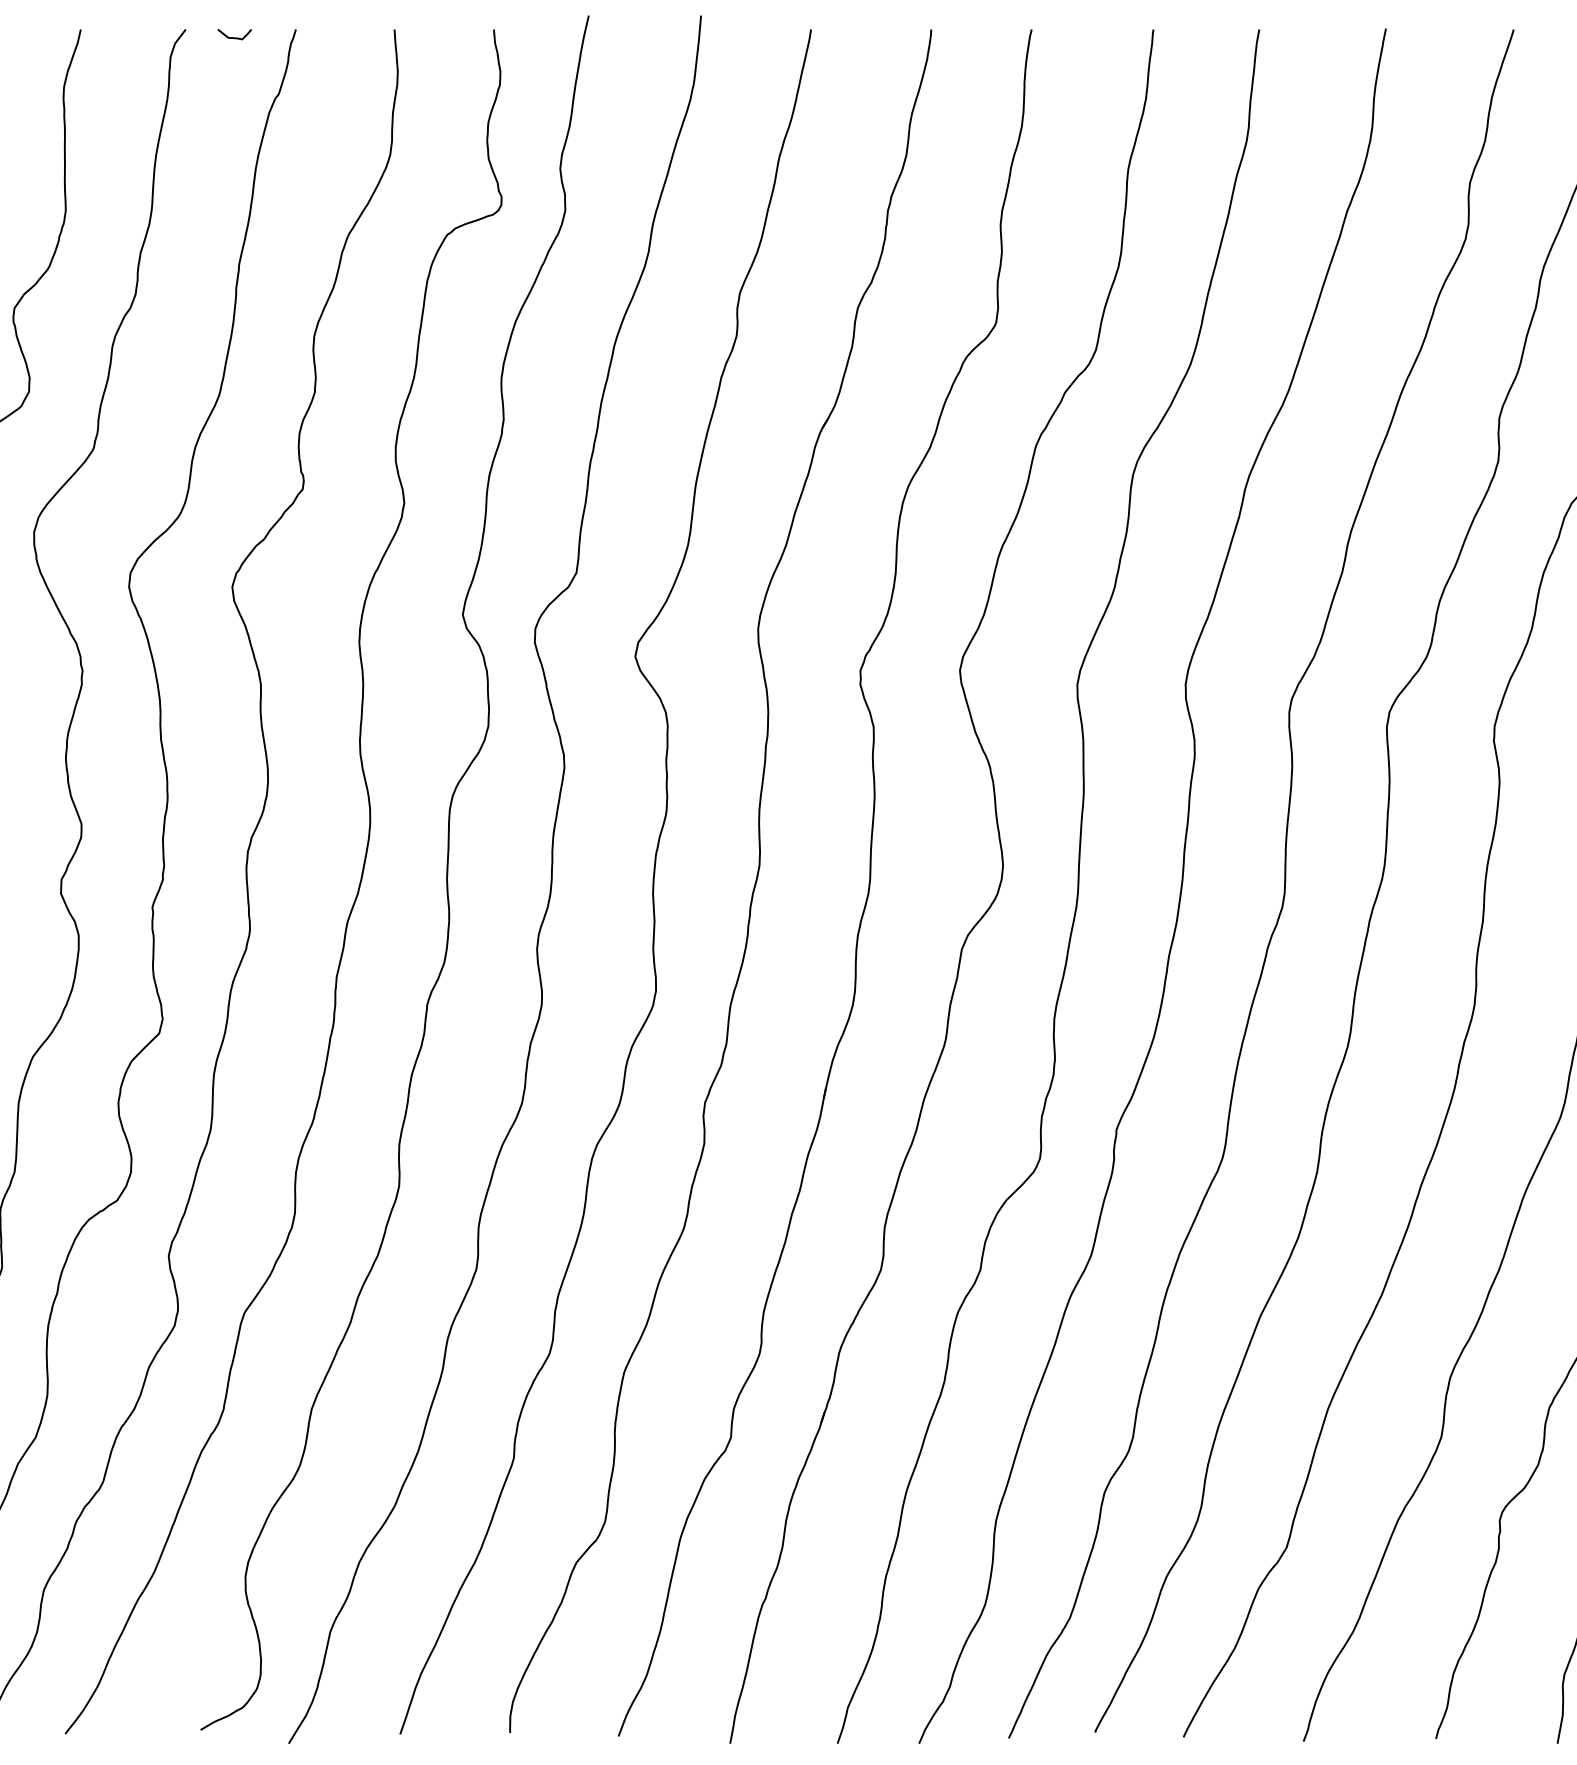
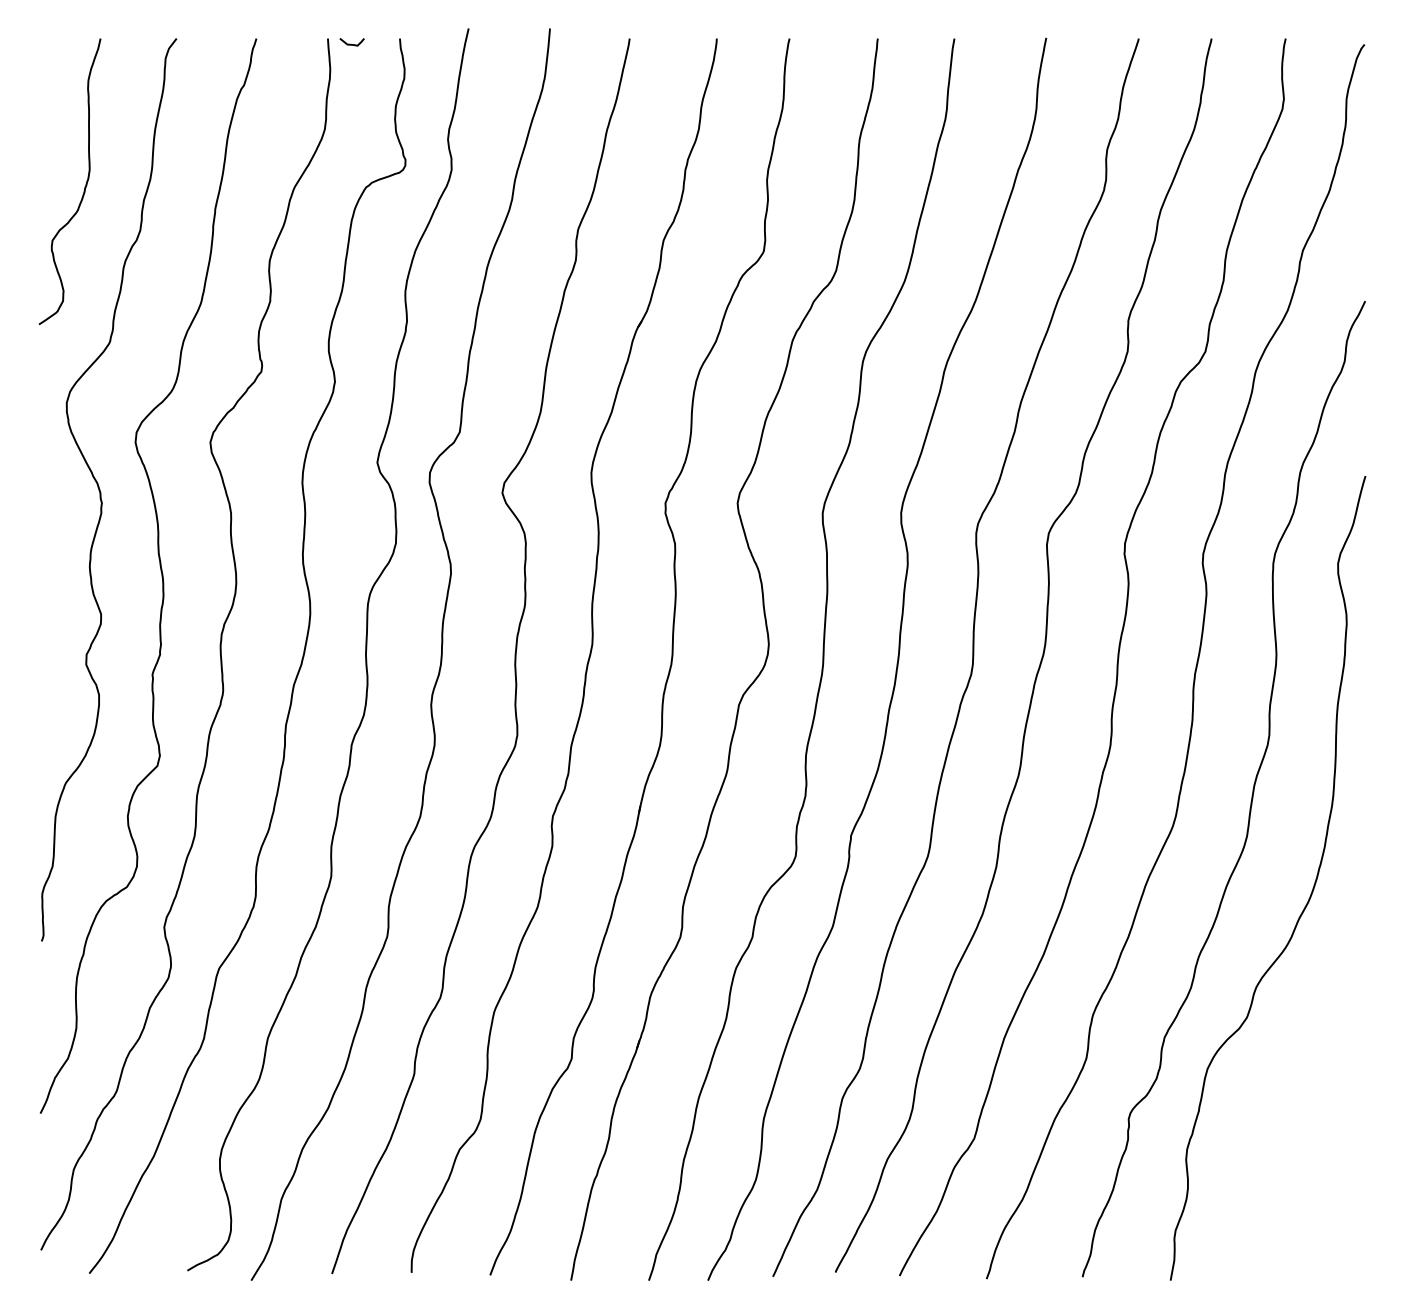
curve: (232, 36) -> (350, 43), moved

